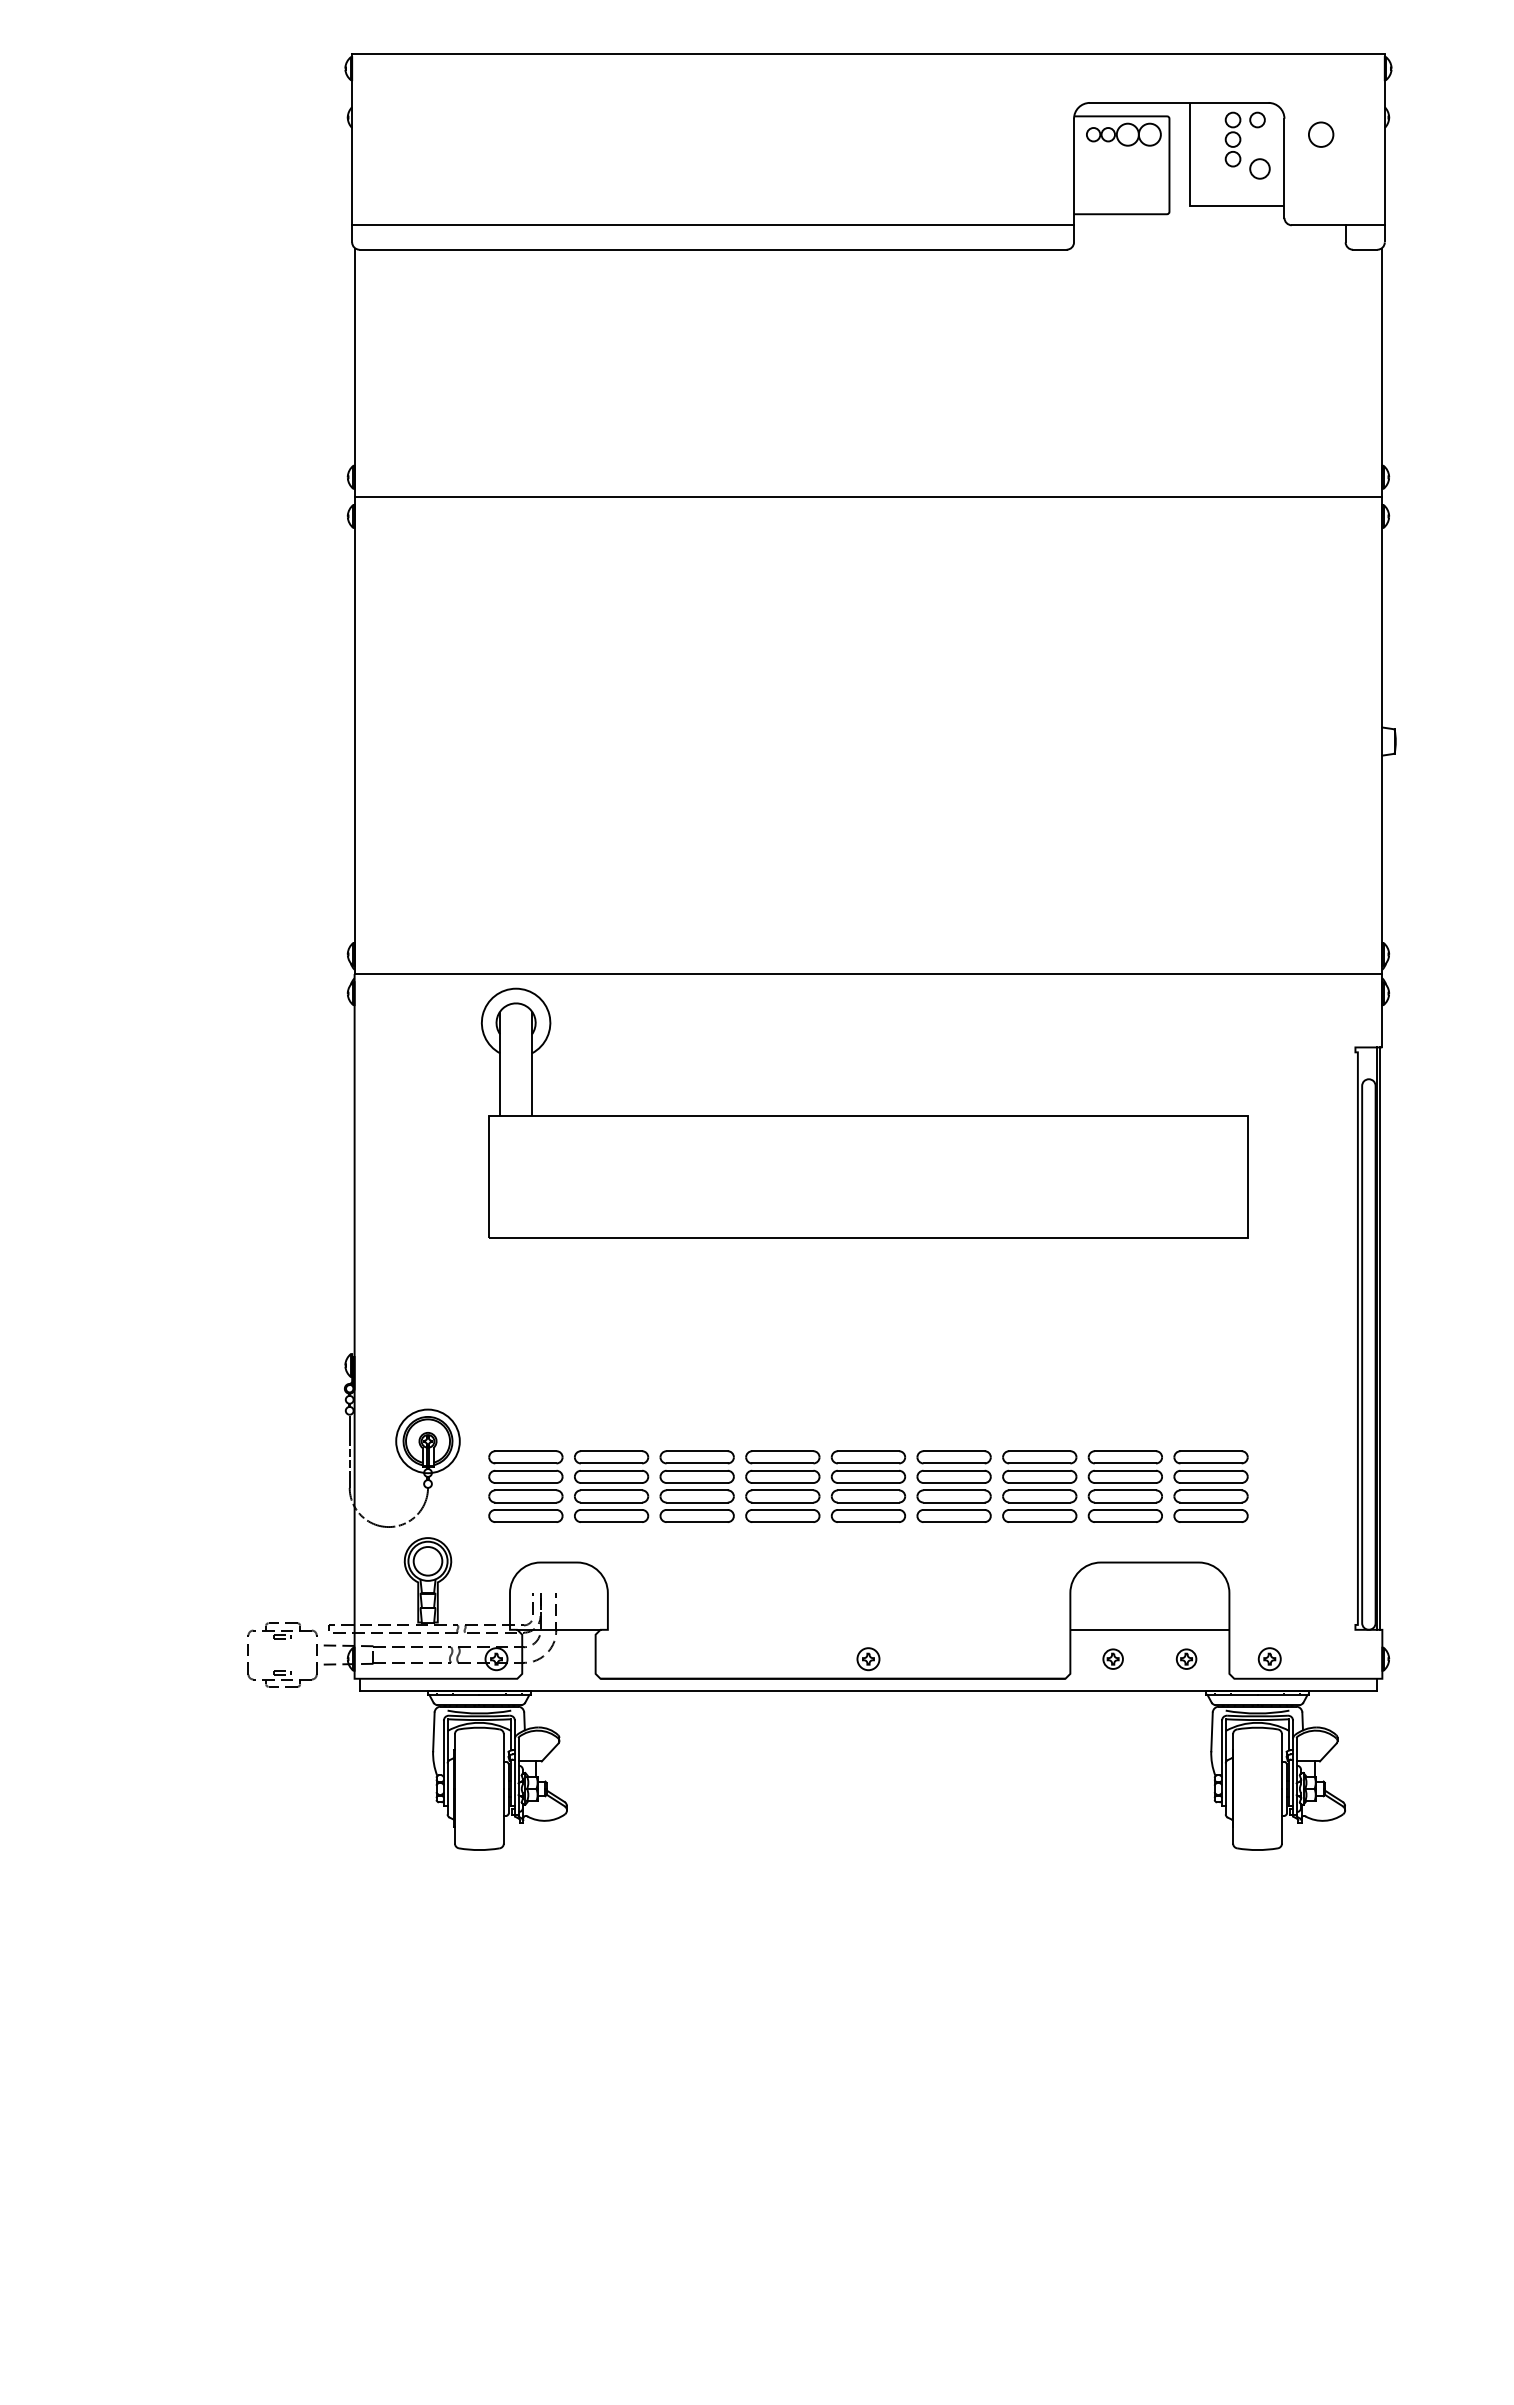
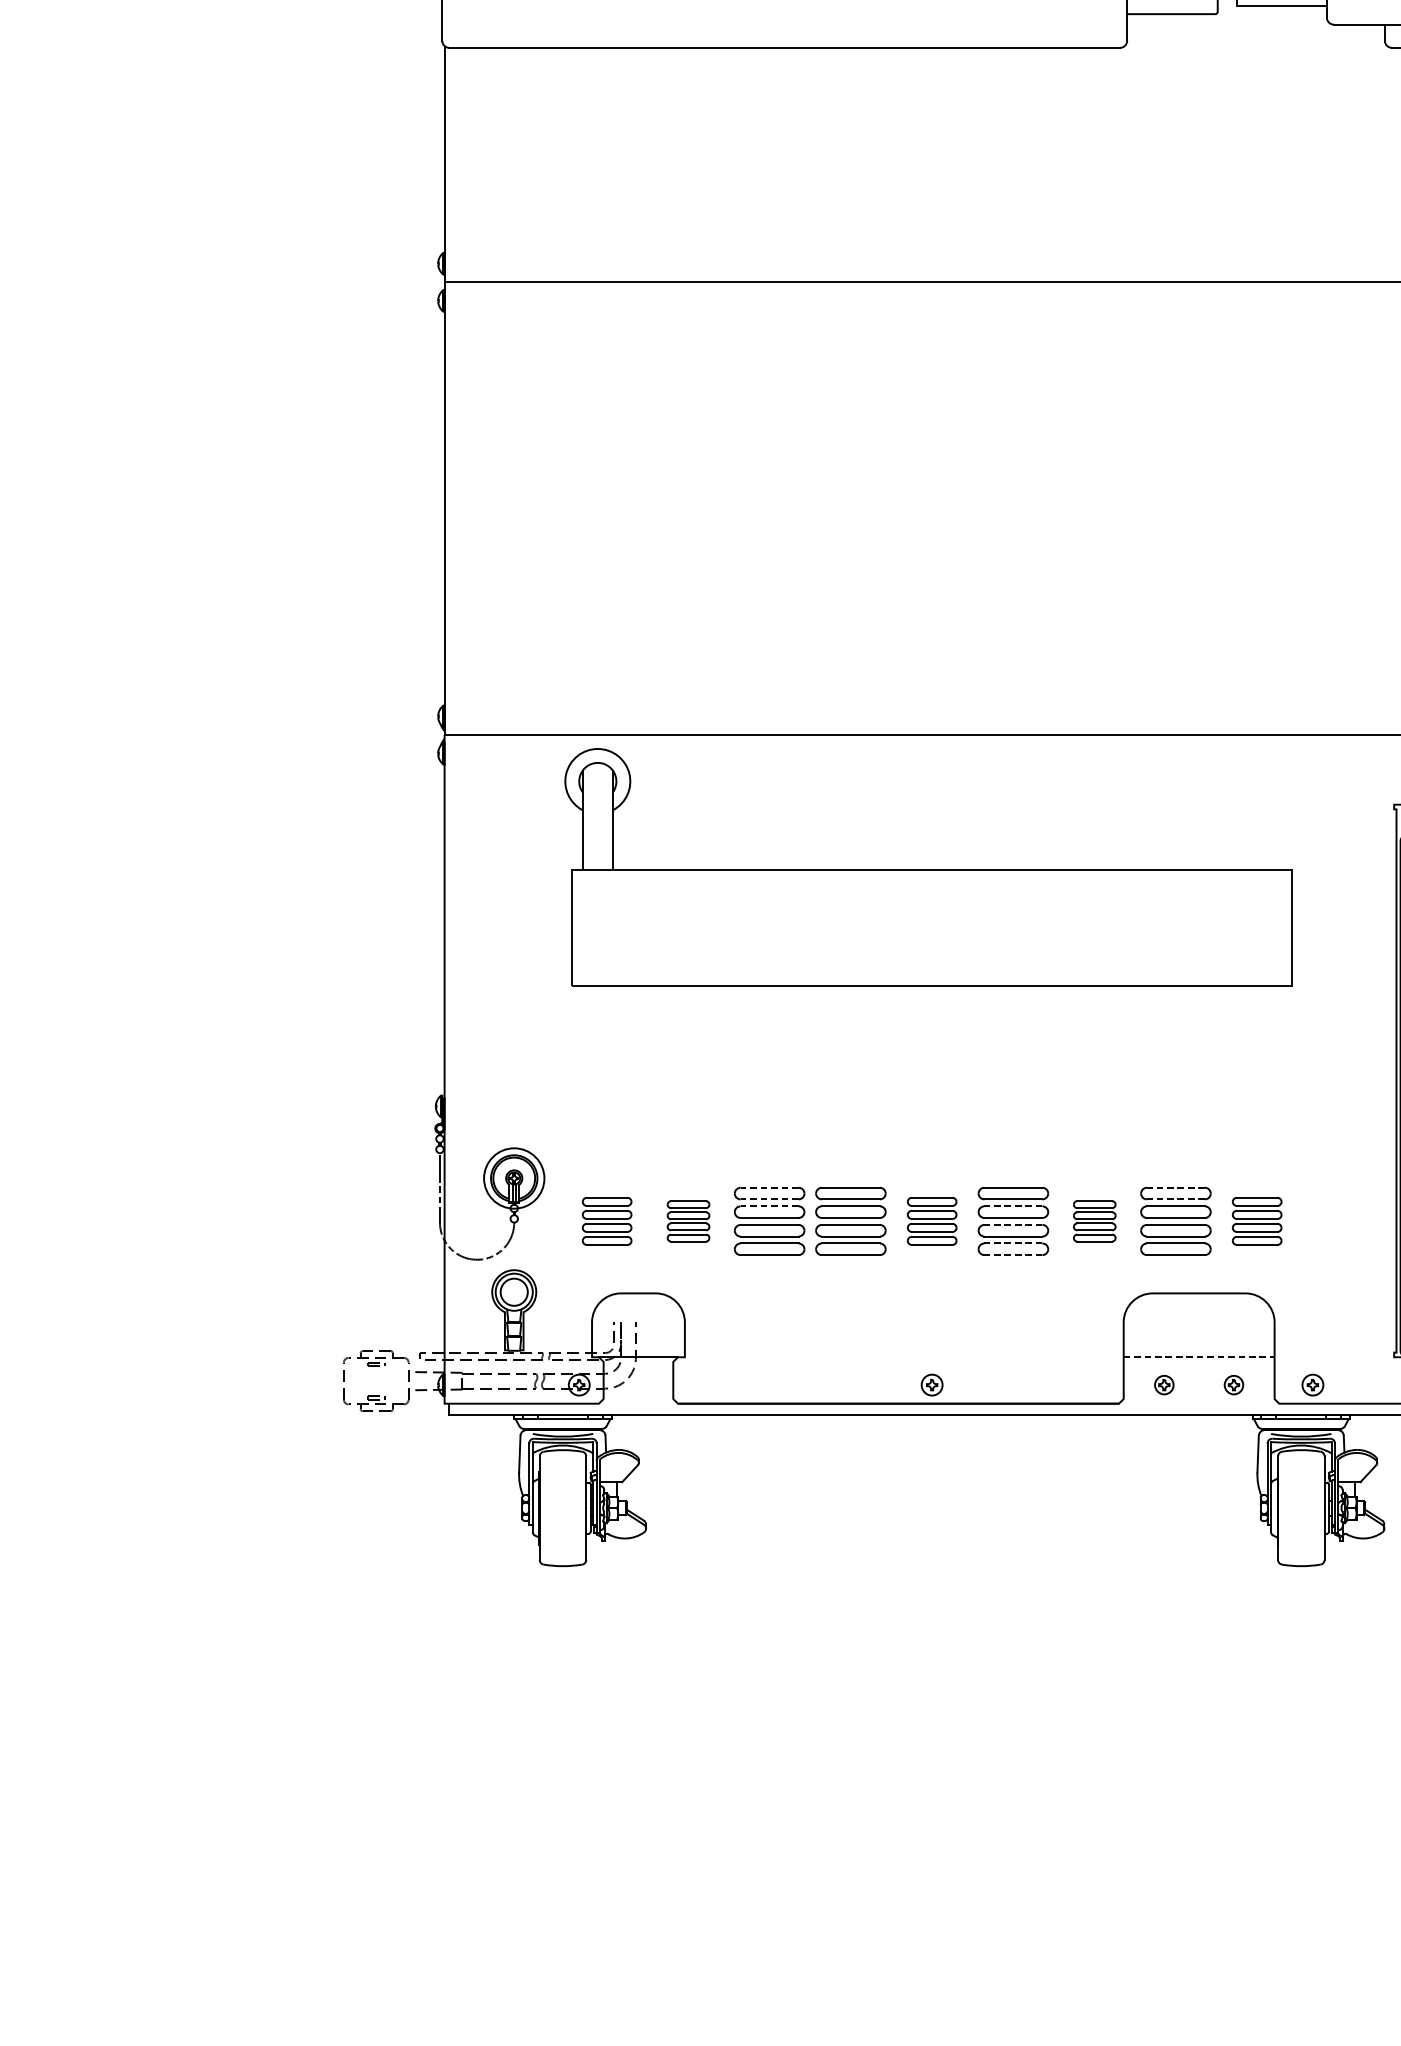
line: (713, 225) -> (785, 24), removed
line: (697, 1451) -> (769, 1188), solid -> dashed
line: (1125, 1451) -> (1176, 1188), solid -> dashed
line: (697, 1463) -> (769, 1199), solid -> dashed
line: (1125, 1463) -> (1176, 1199), solid -> dashed
line: (697, 1470) -> (769, 1206), solid -> dashed
line: (954, 1470) -> (1013, 1206), solid -> dashed
part: (525, 1486) -> (606, 1221), size x0.7
part: (611, 1486) -> (688, 1221), size x0.6
part: (868, 1486) -> (932, 1221), size x0.7
part: (1039, 1486) -> (1094, 1221), size x0.6
part: (1210, 1486) -> (1256, 1221), size x0.7
line: (954, 1490) -> (1013, 1225), solid -> dashed
line: (954, 1509) -> (1013, 1243), solid -> dashed
line: (954, 1522) -> (1013, 1255), solid -> dashed
line: (1149, 1629) -> (1198, 1356), solid -> dashed

